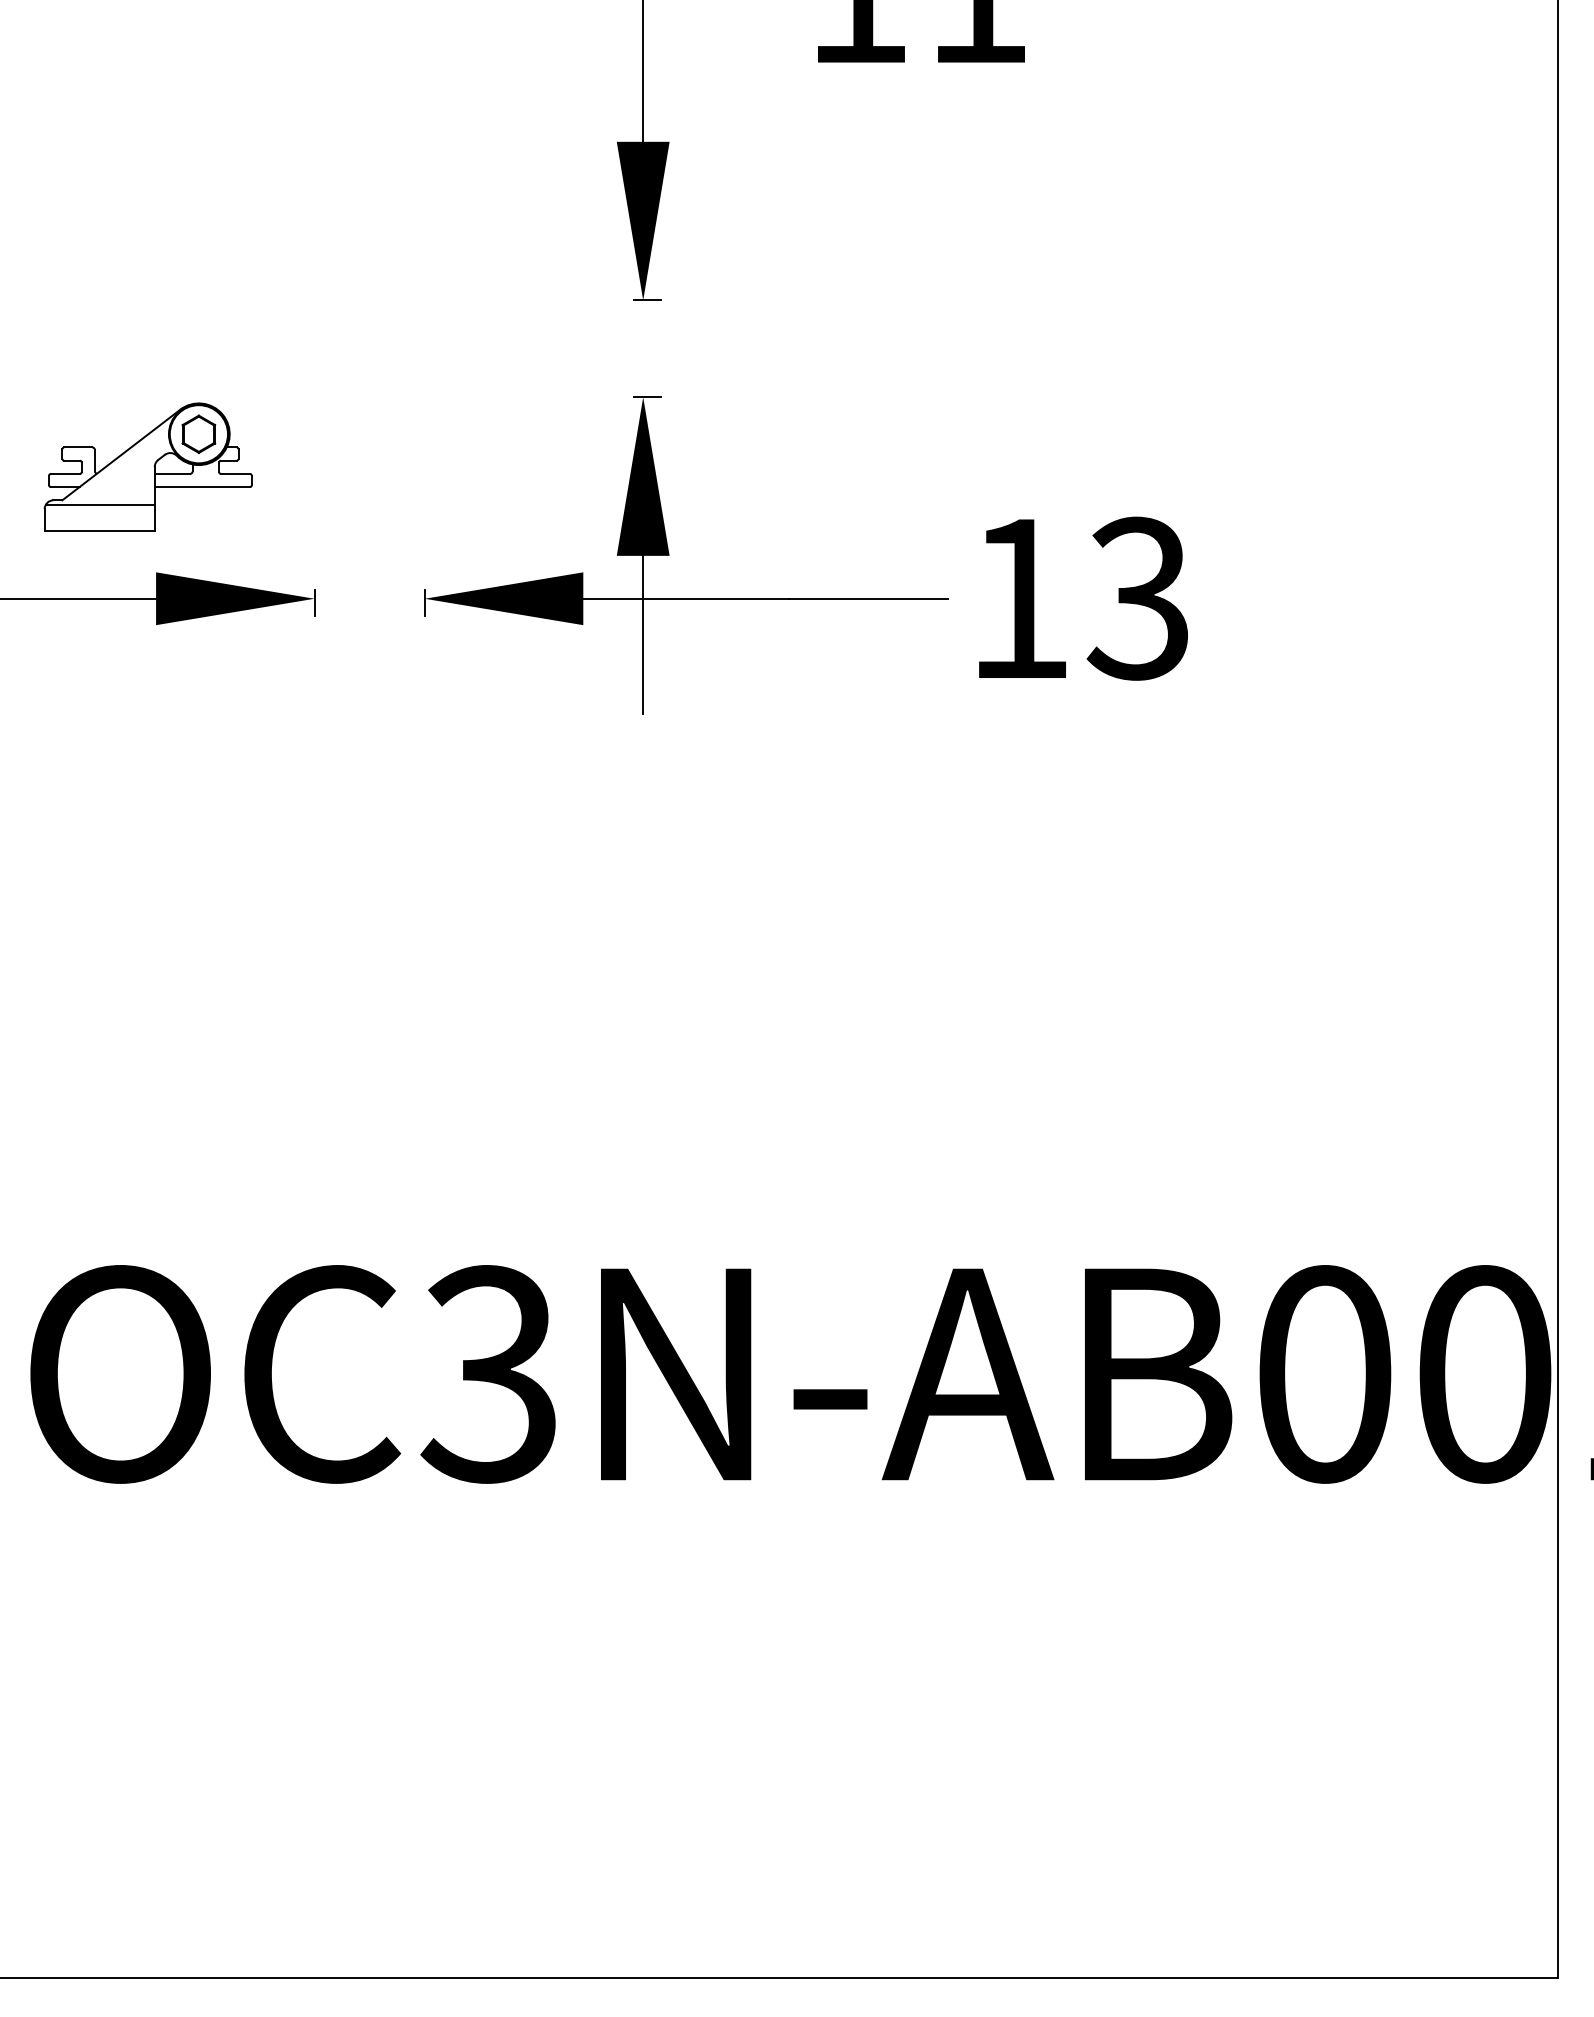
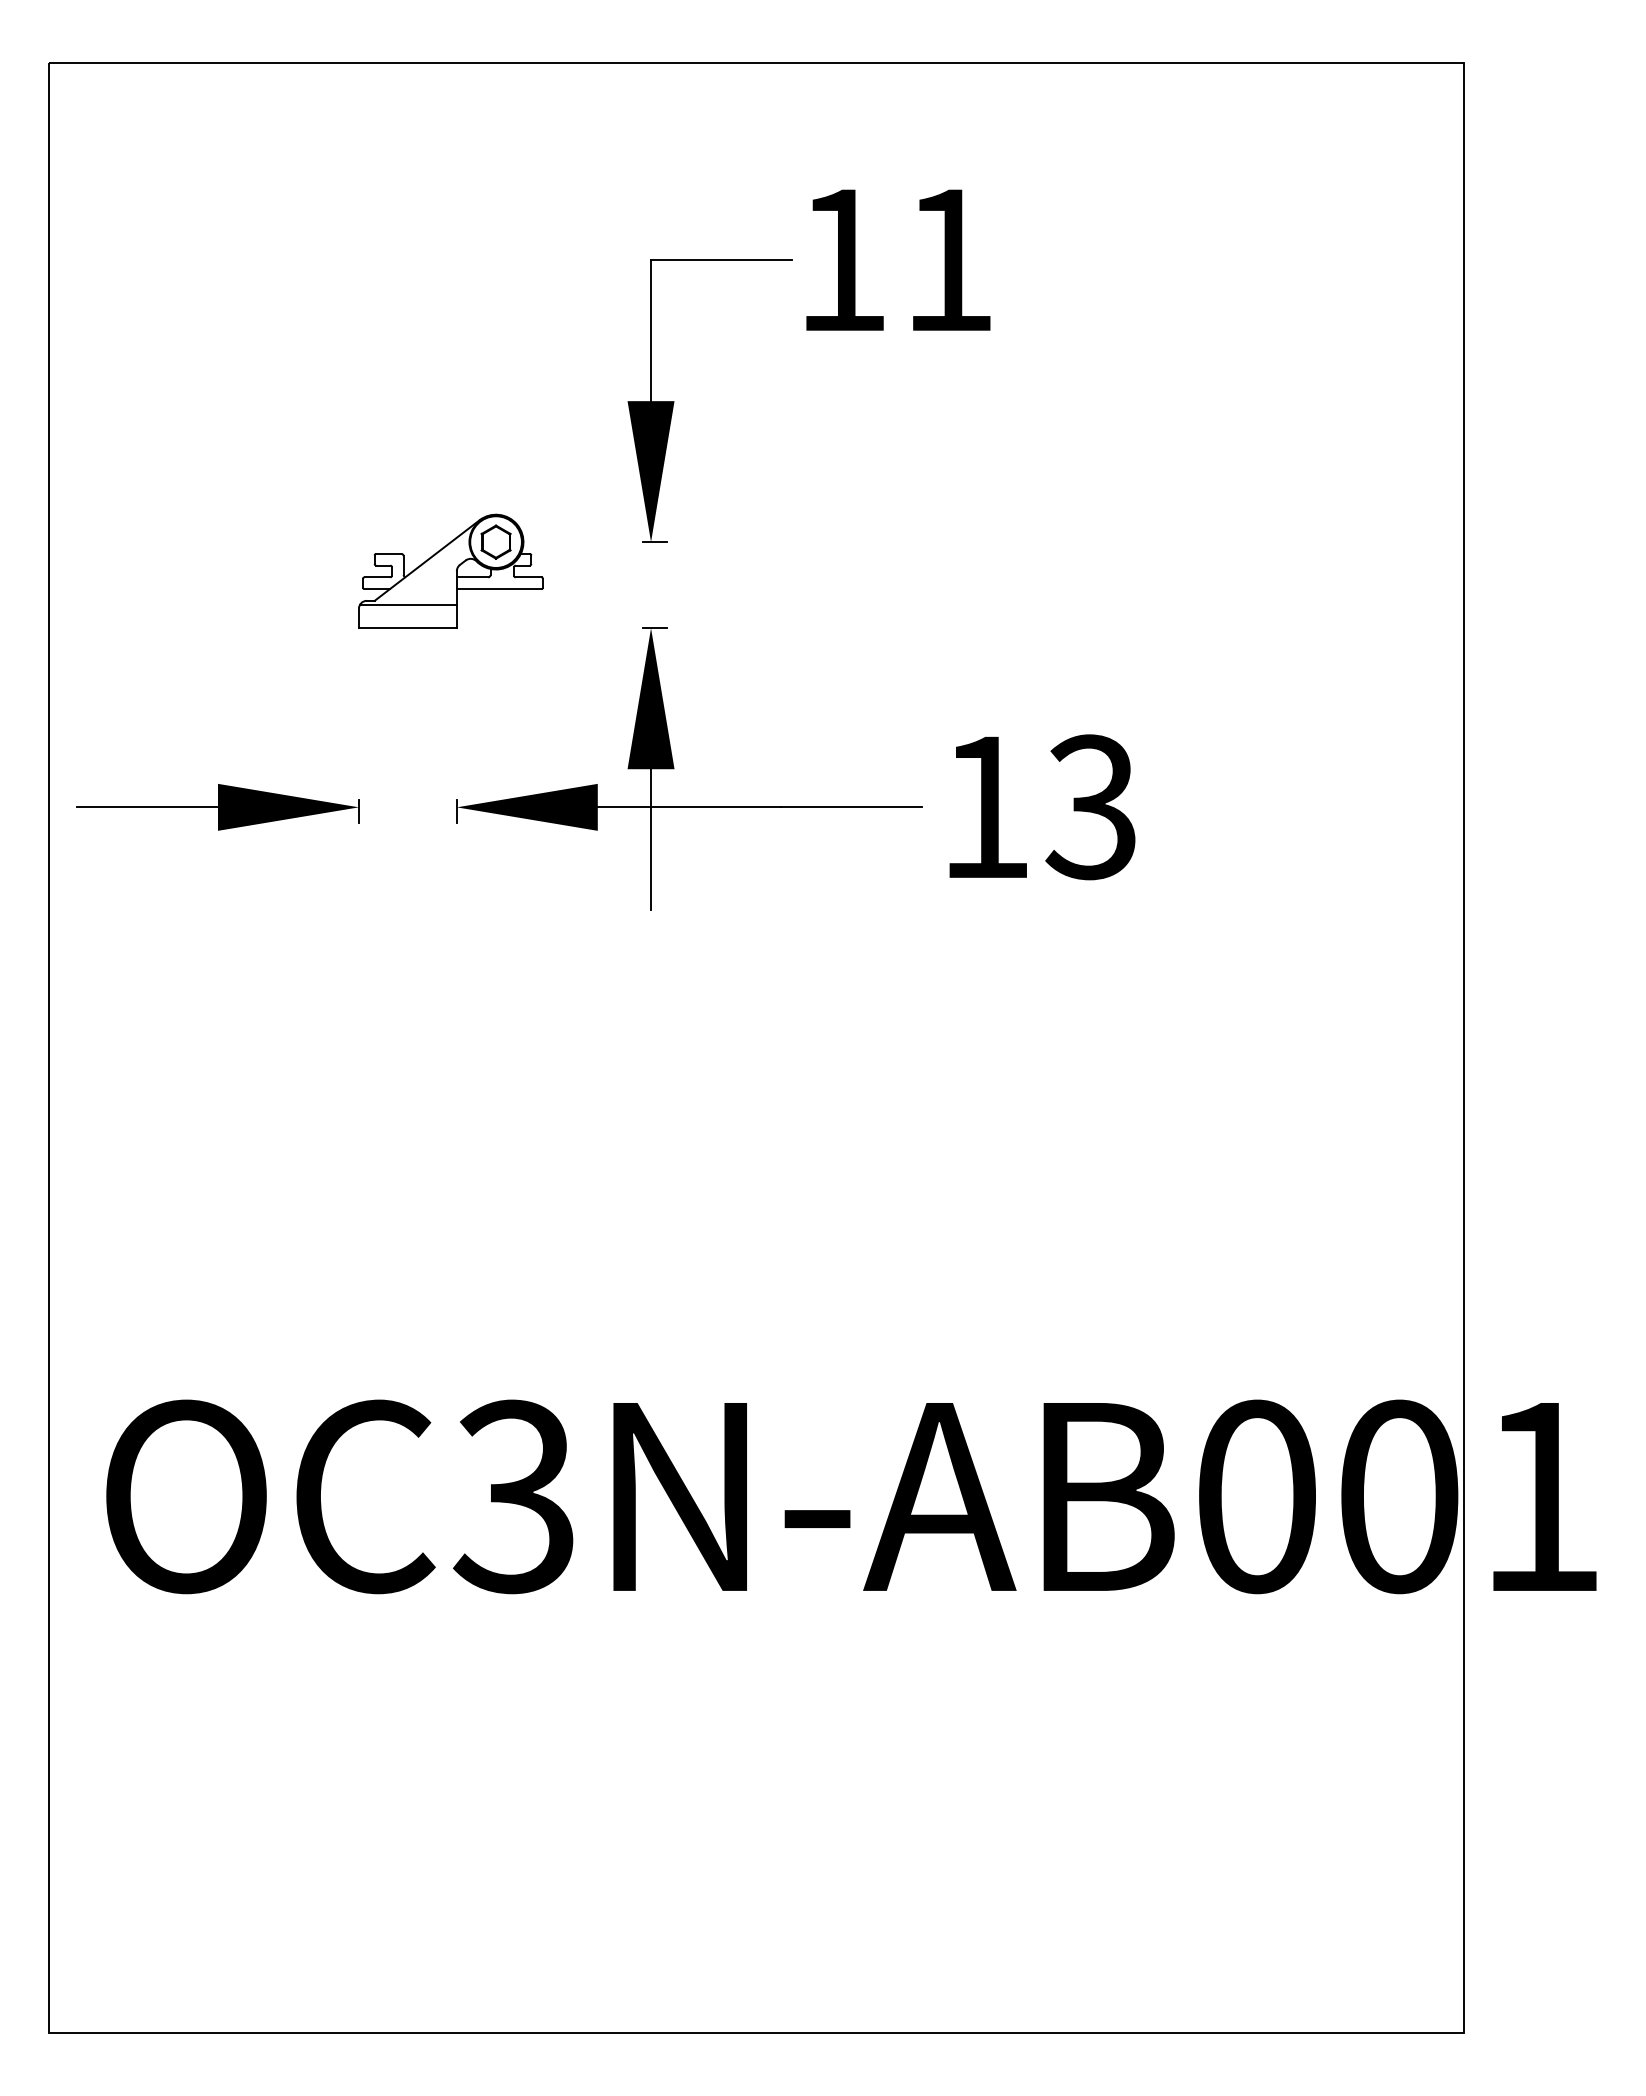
part: (147, 466) -> (450, 570), moved

